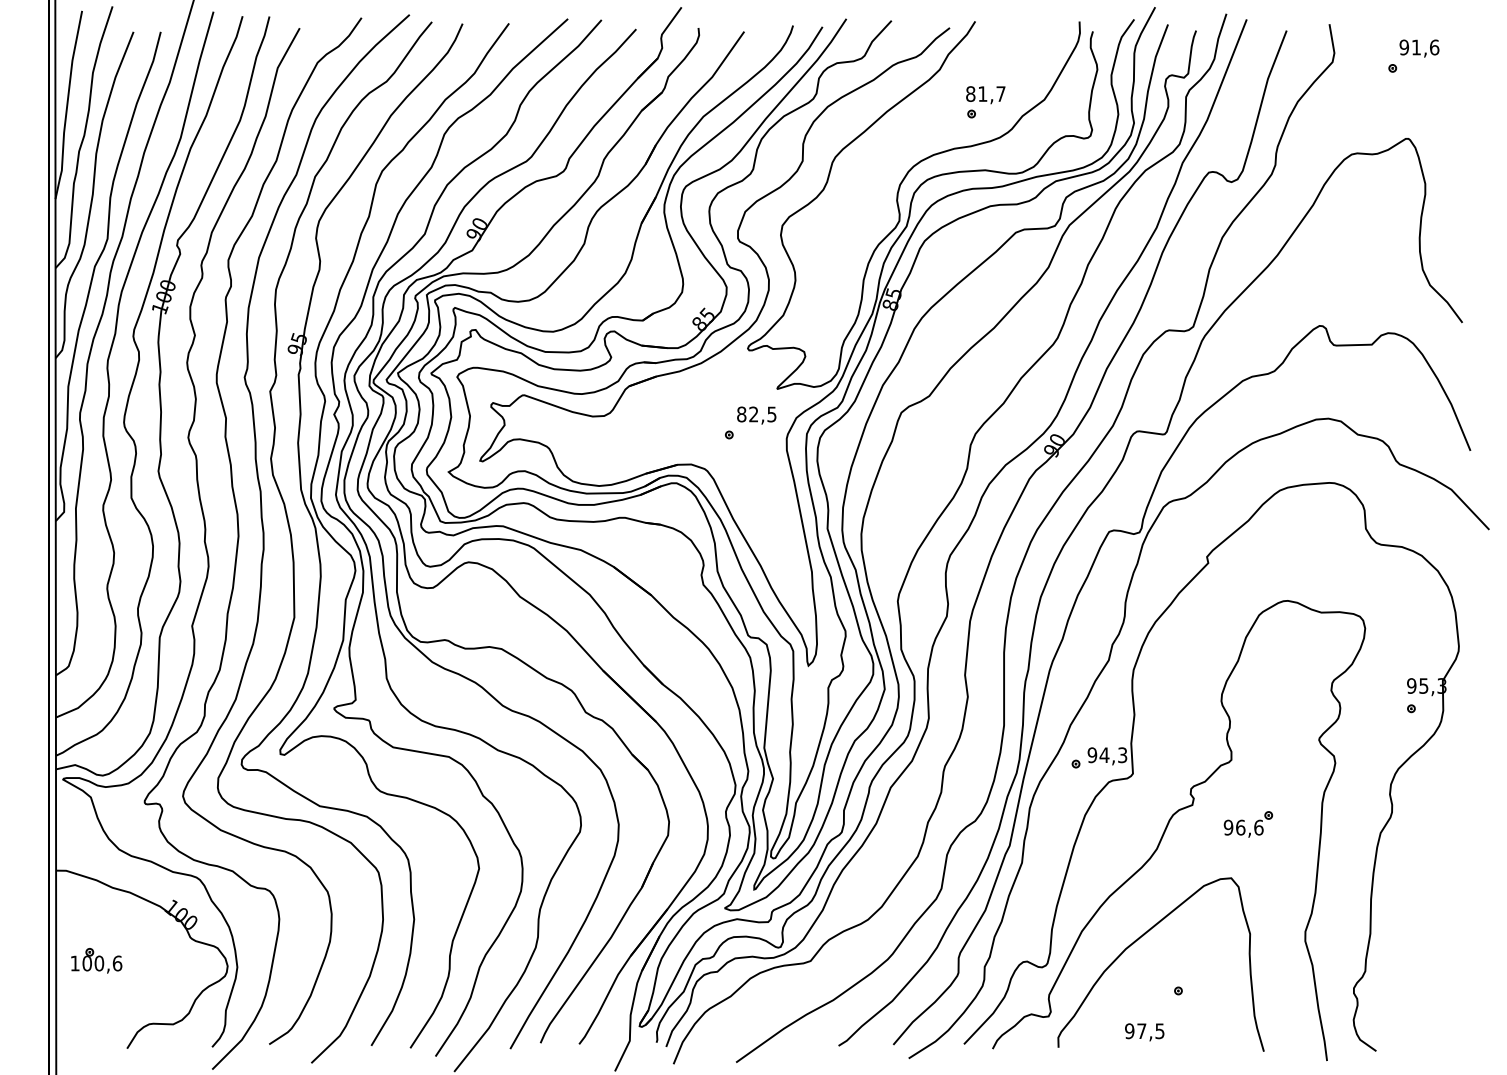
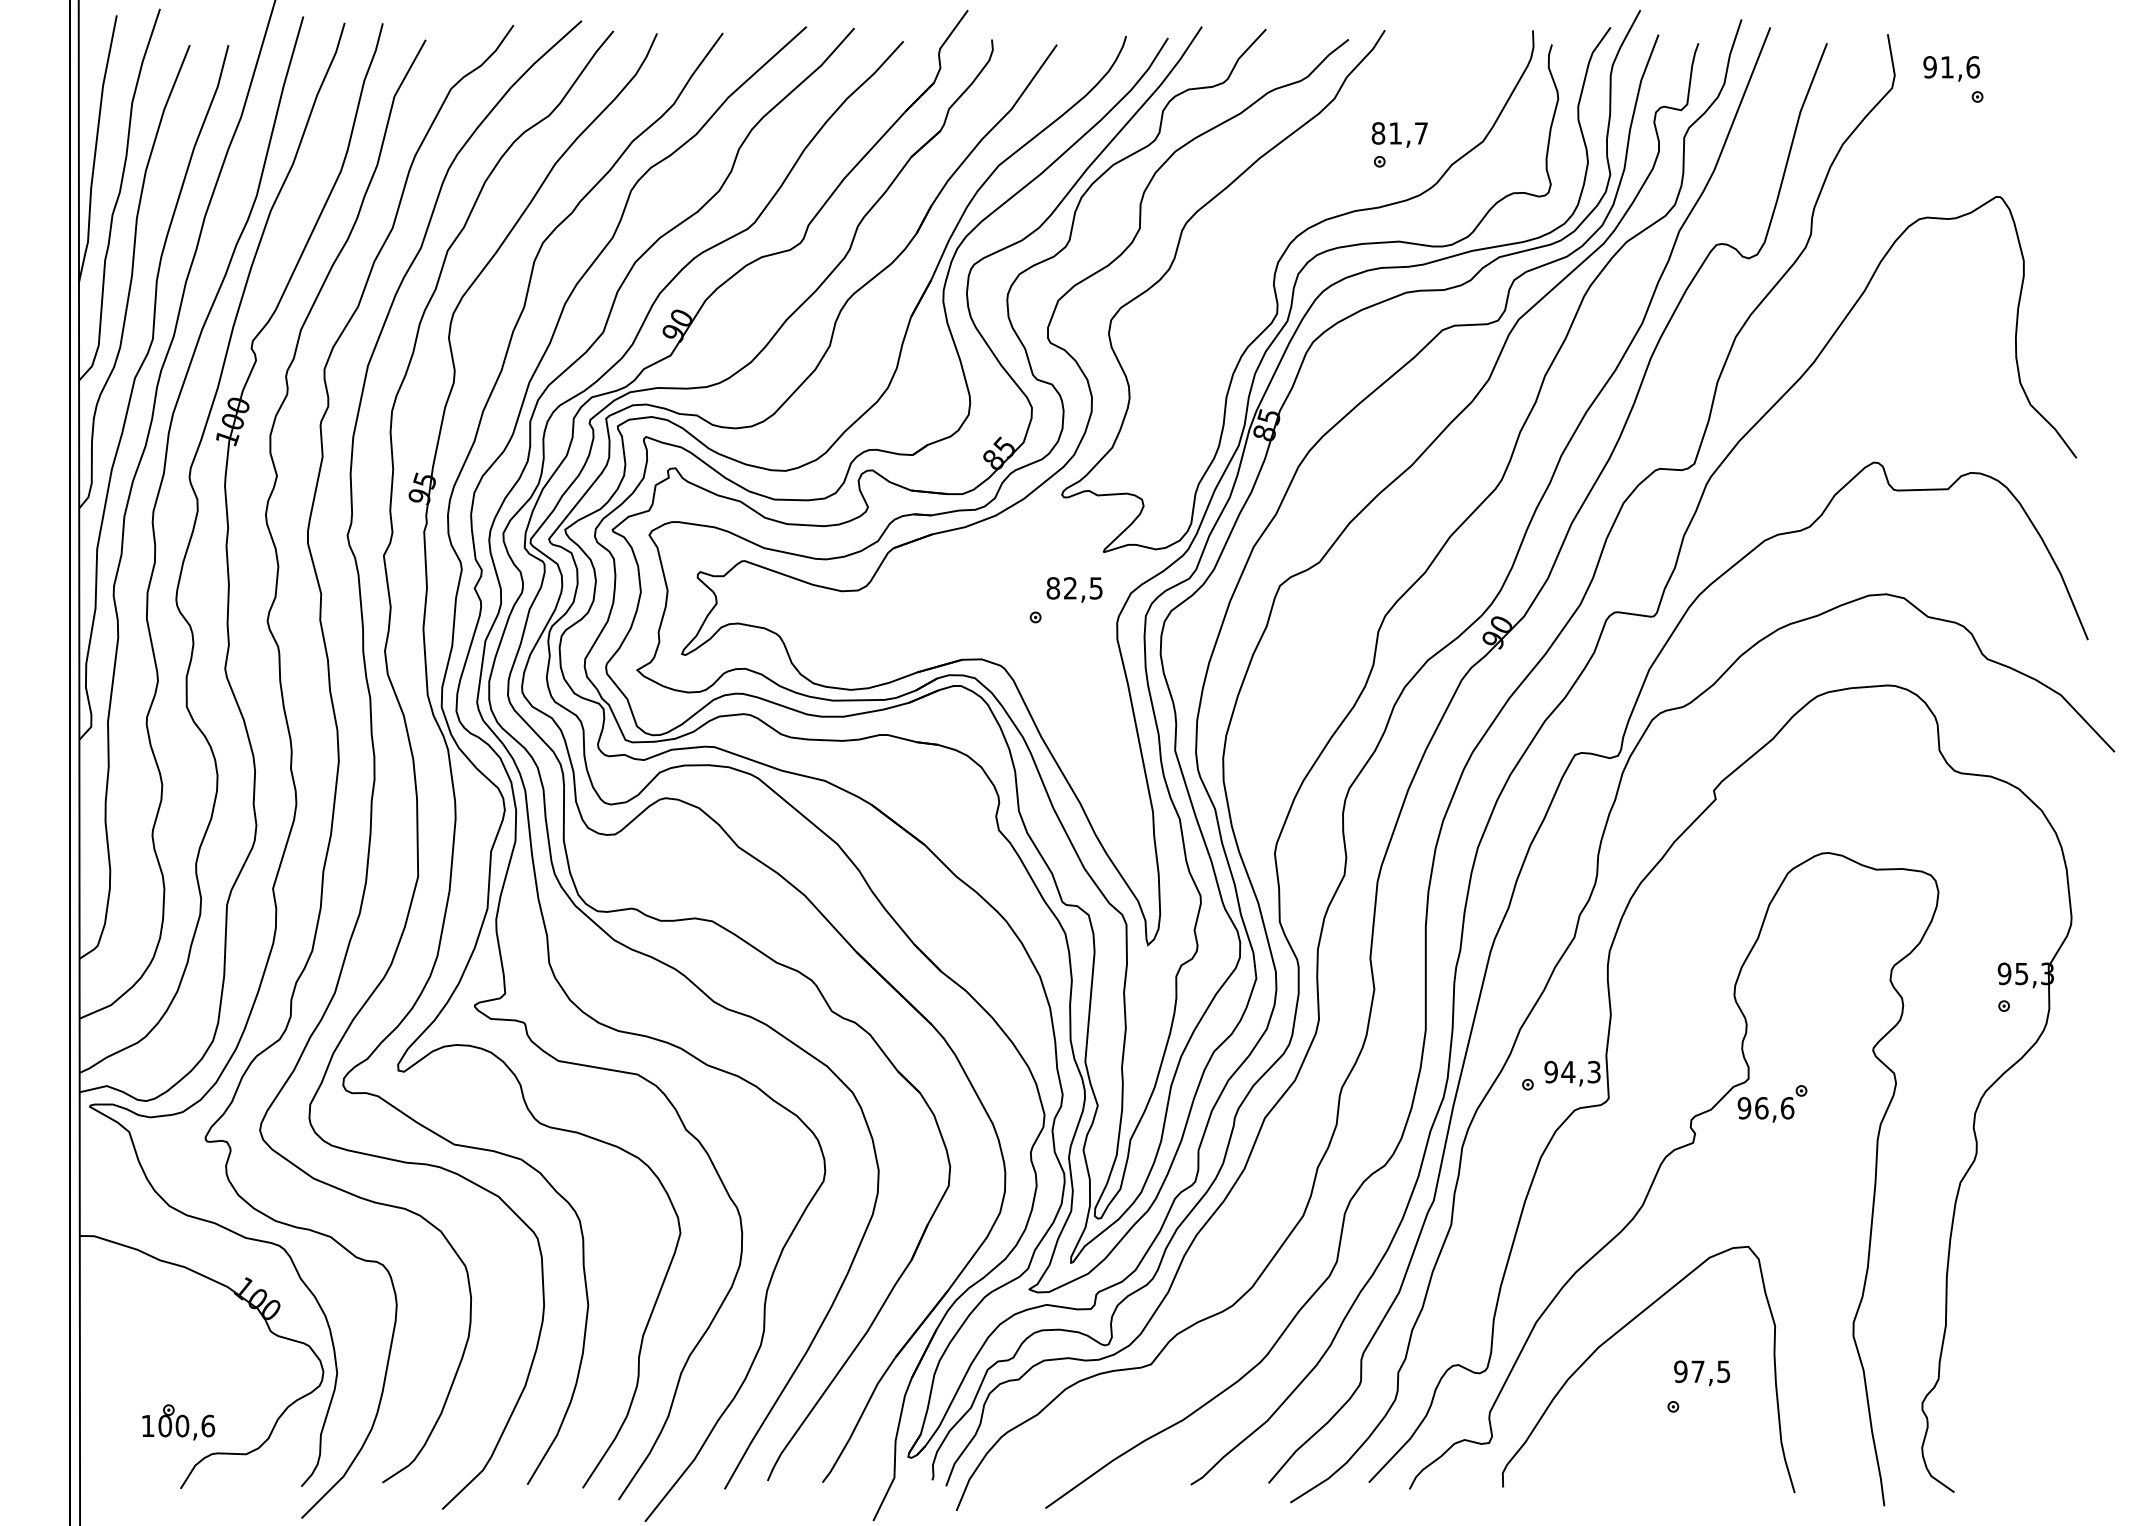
text: (1419, 48) -> (1951, 68), moved
part: (1248, 824) -> (1772, 1103), moved
part: (96, 960) -> (178, 1421), moved
text: (1144, 1032) -> (1701, 1373), moved

